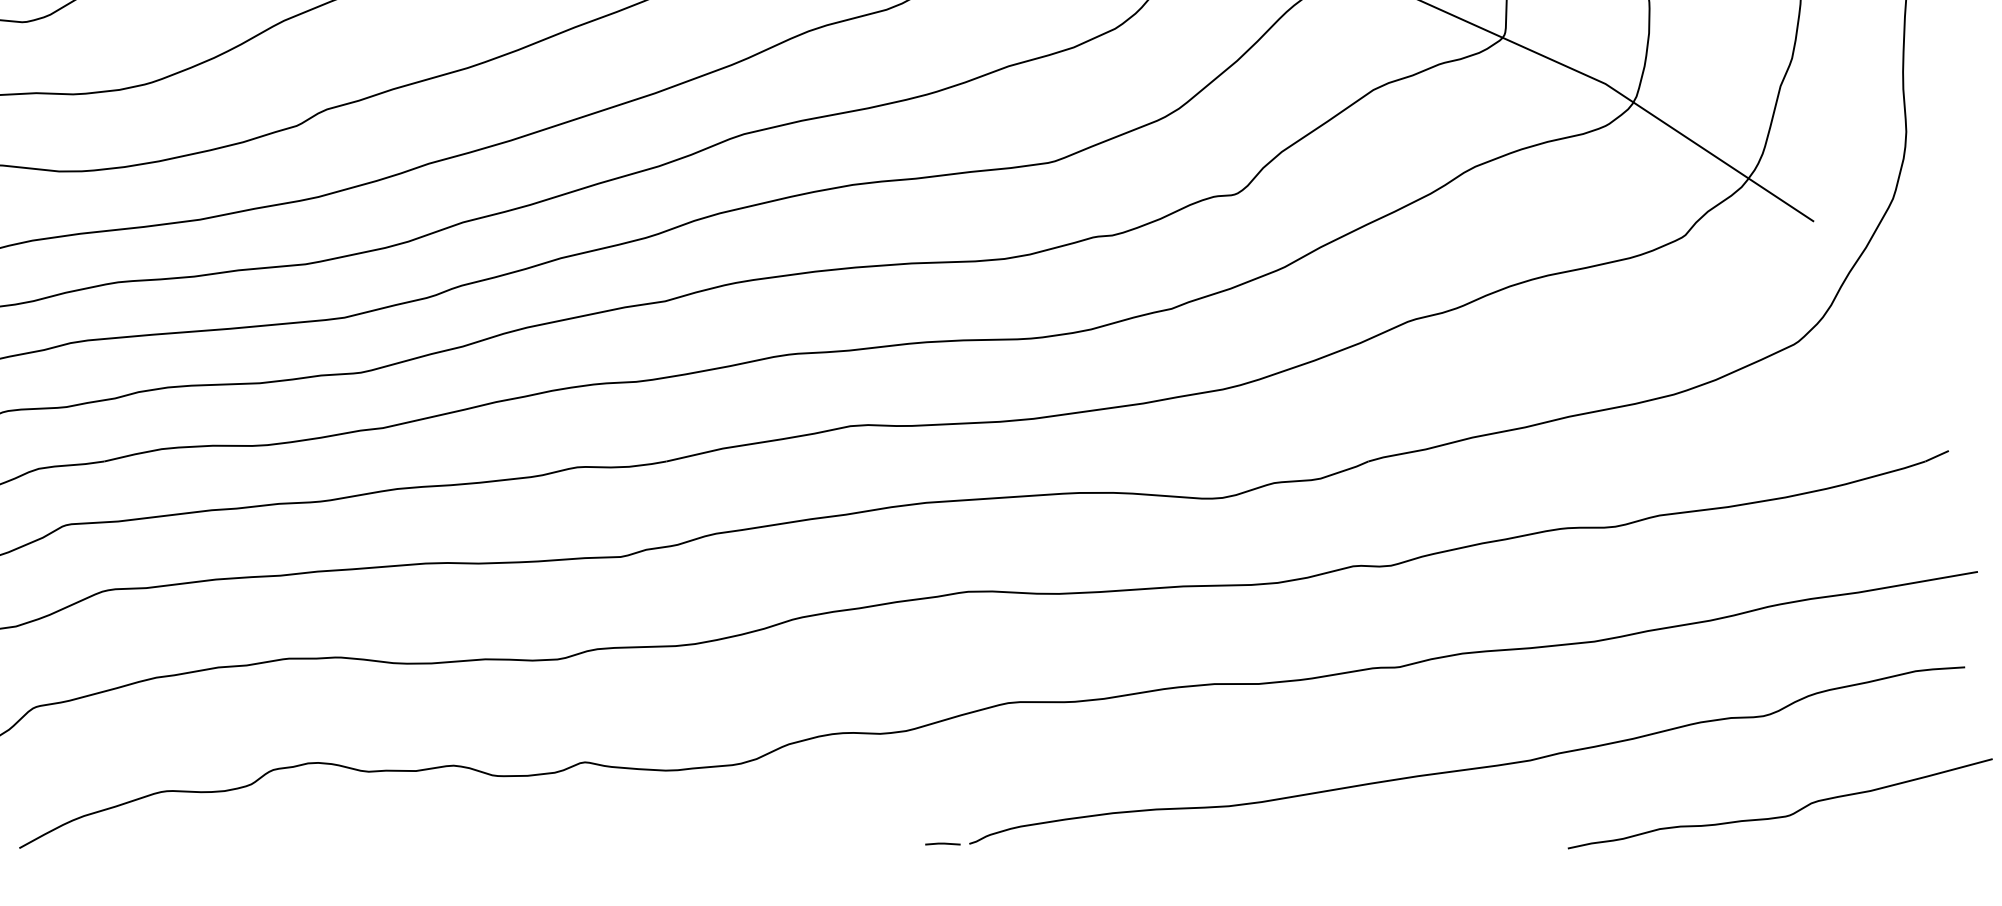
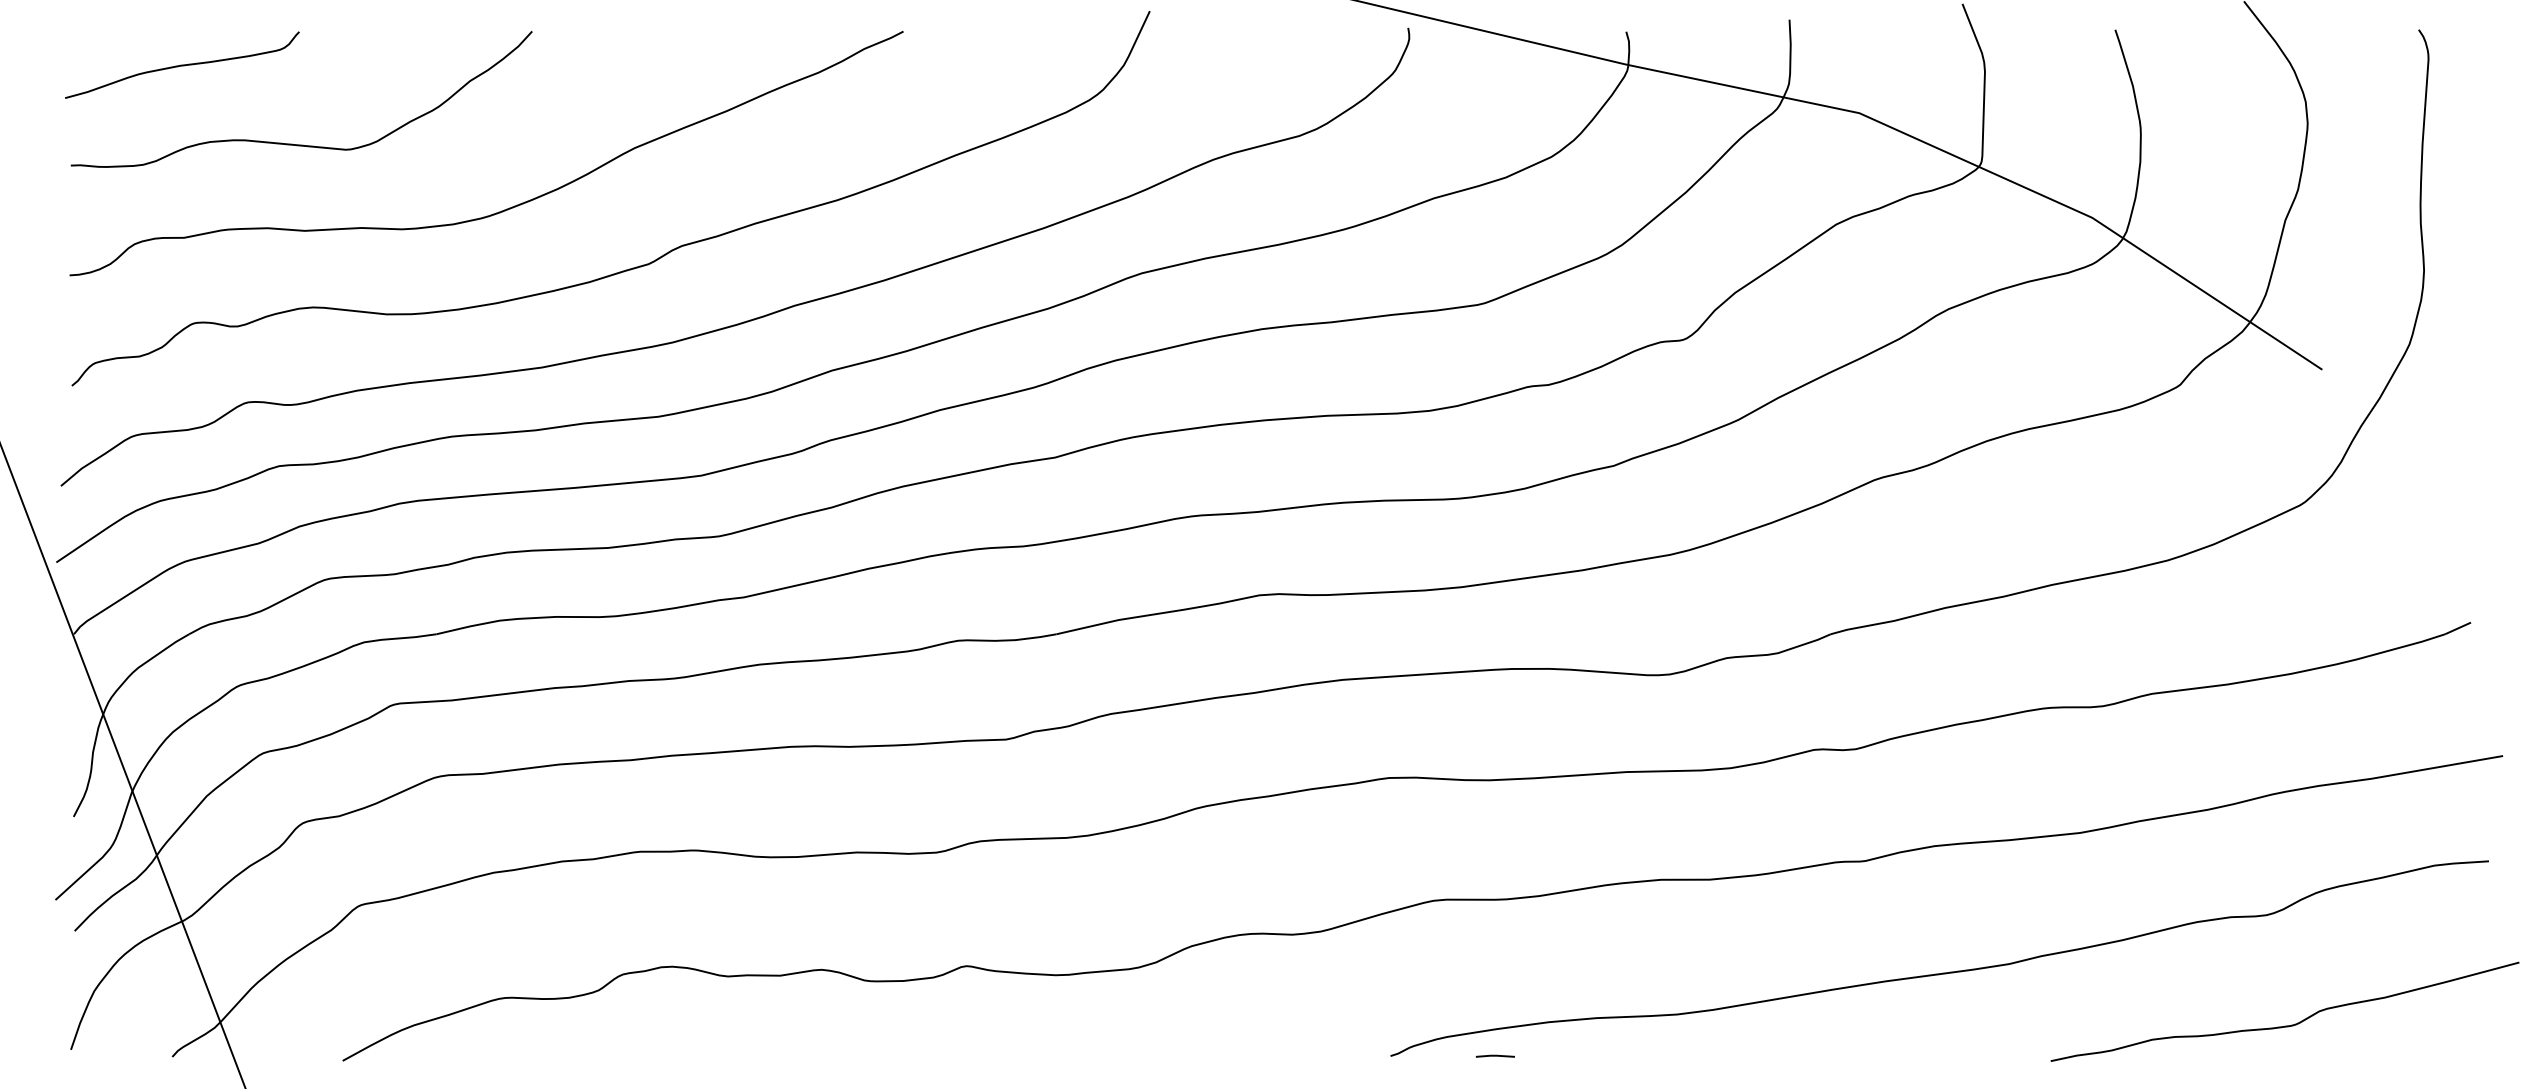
line: (942, 843) -> (1494, 1055), moved

